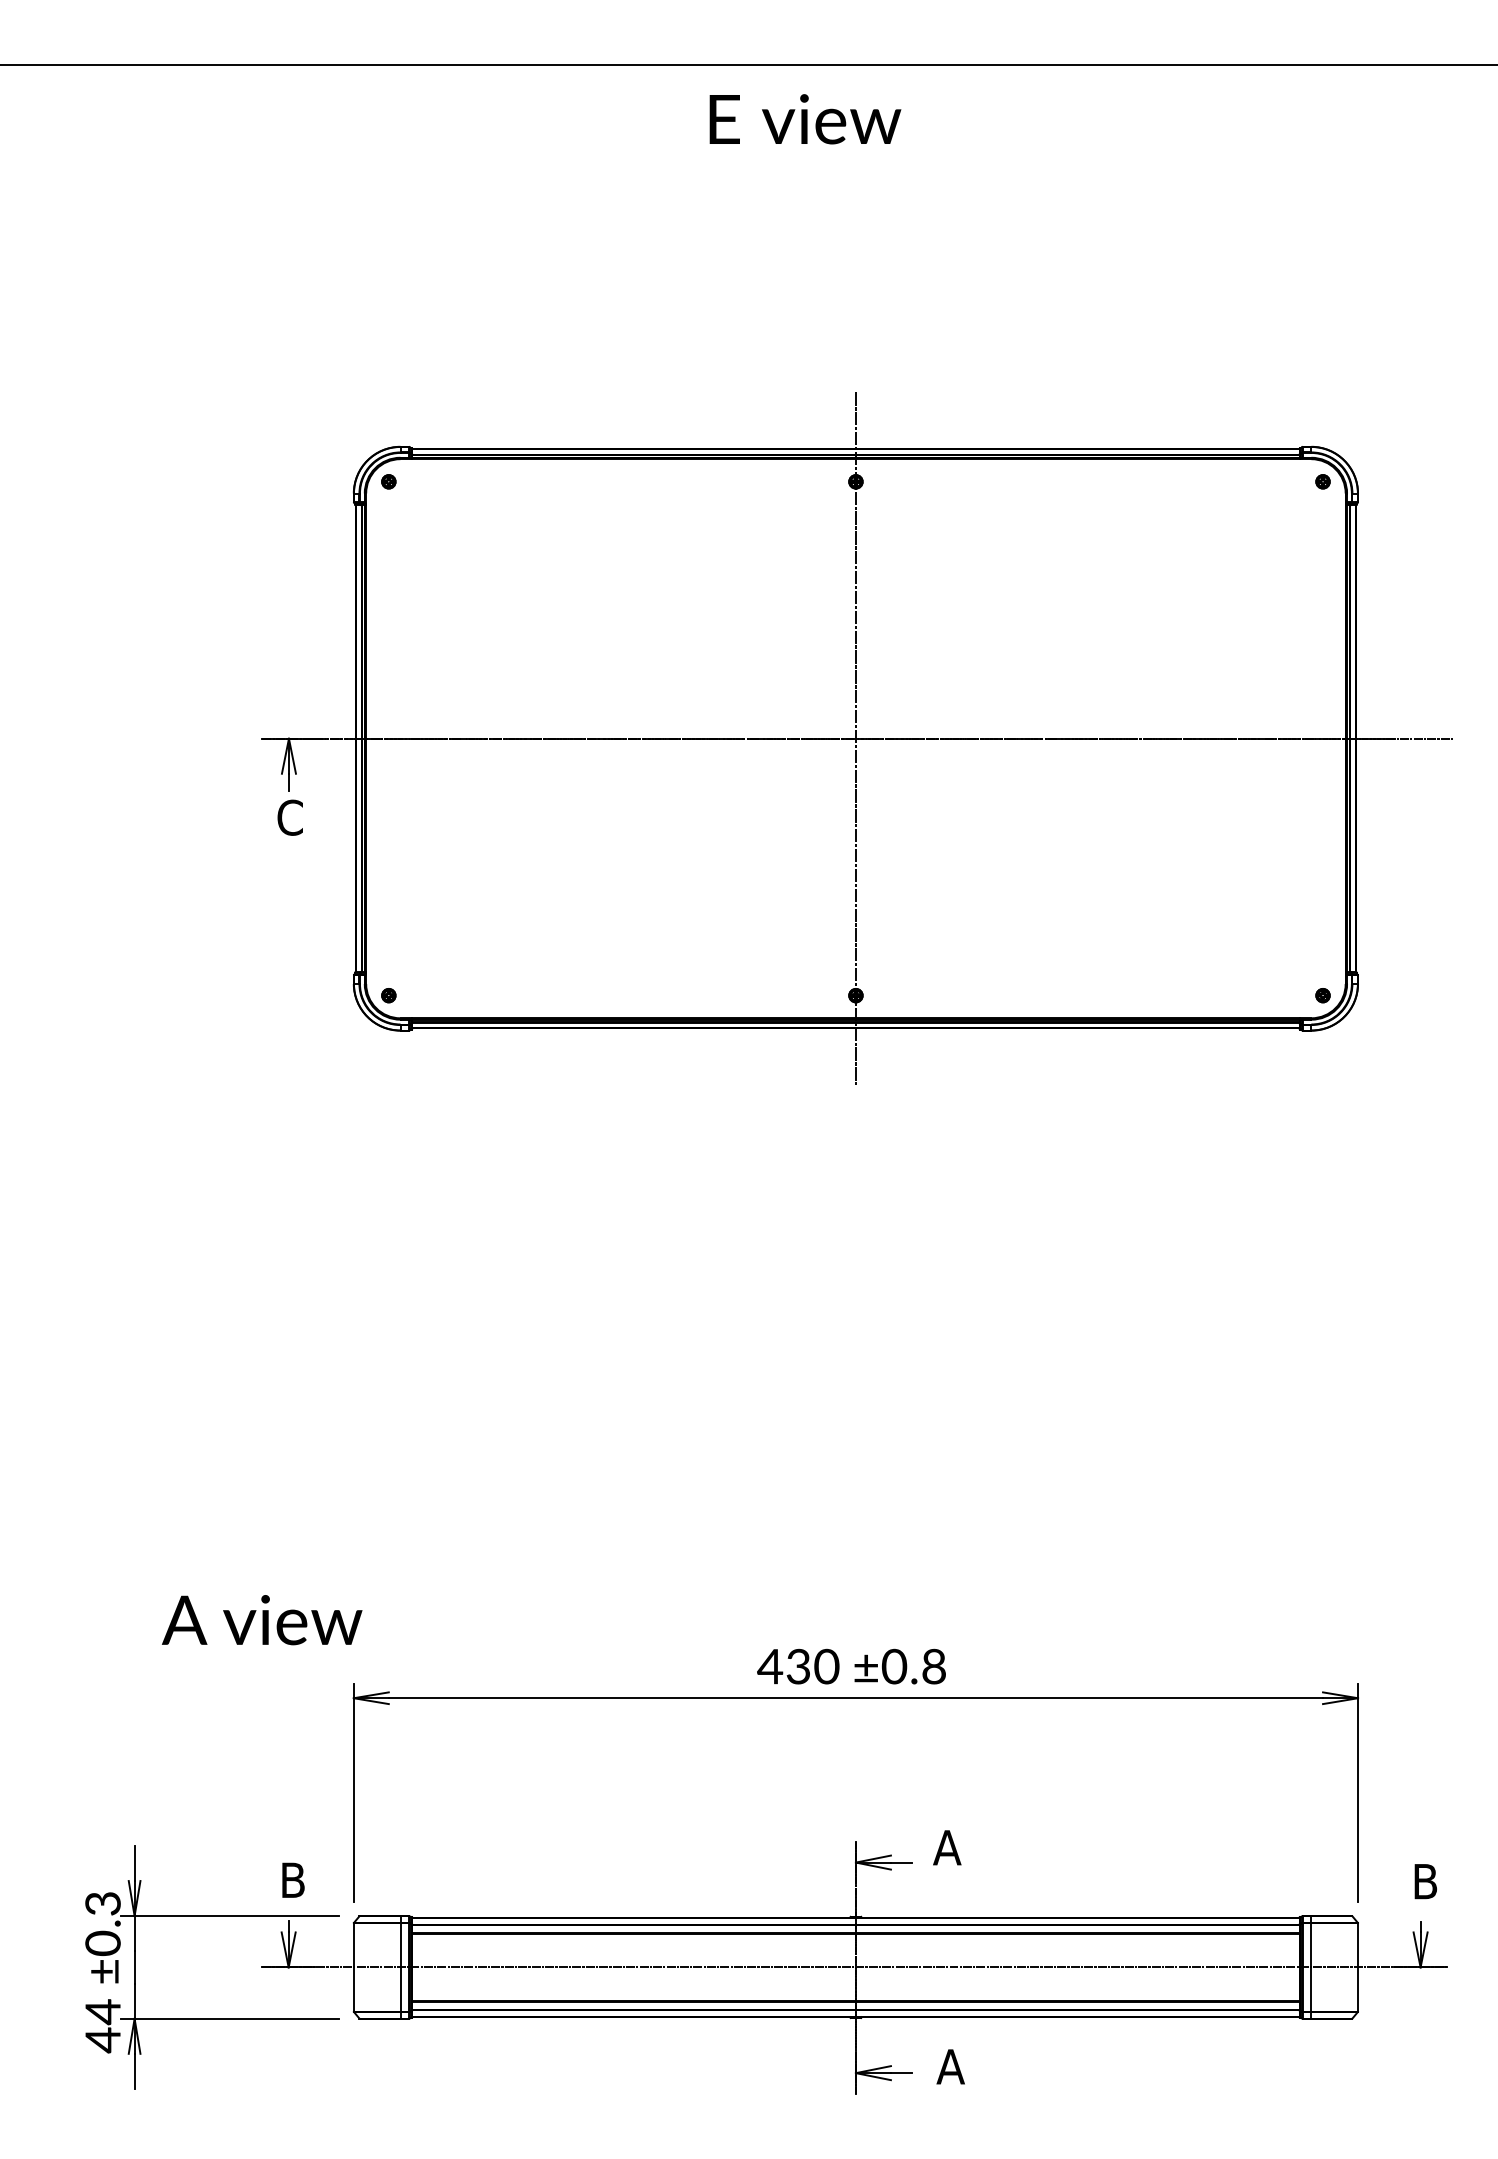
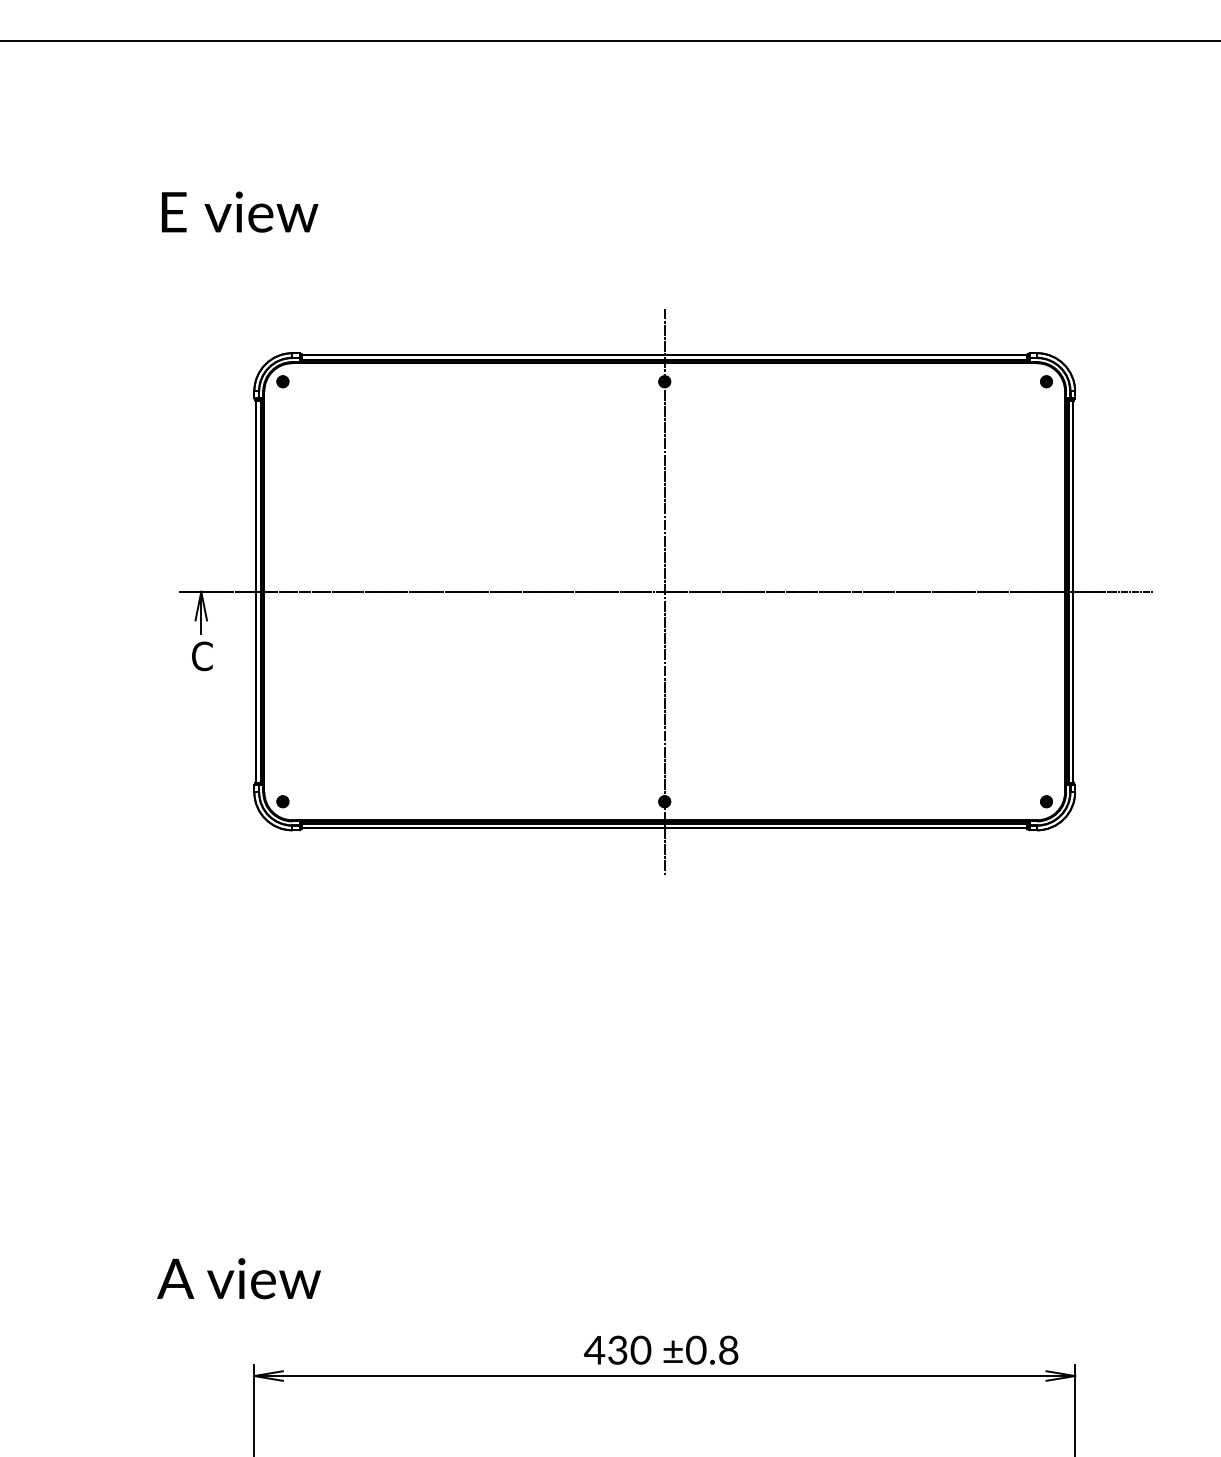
text: (805, 119) -> (240, 212), moved
text: (262, 1620) -> (239, 1278), moved

